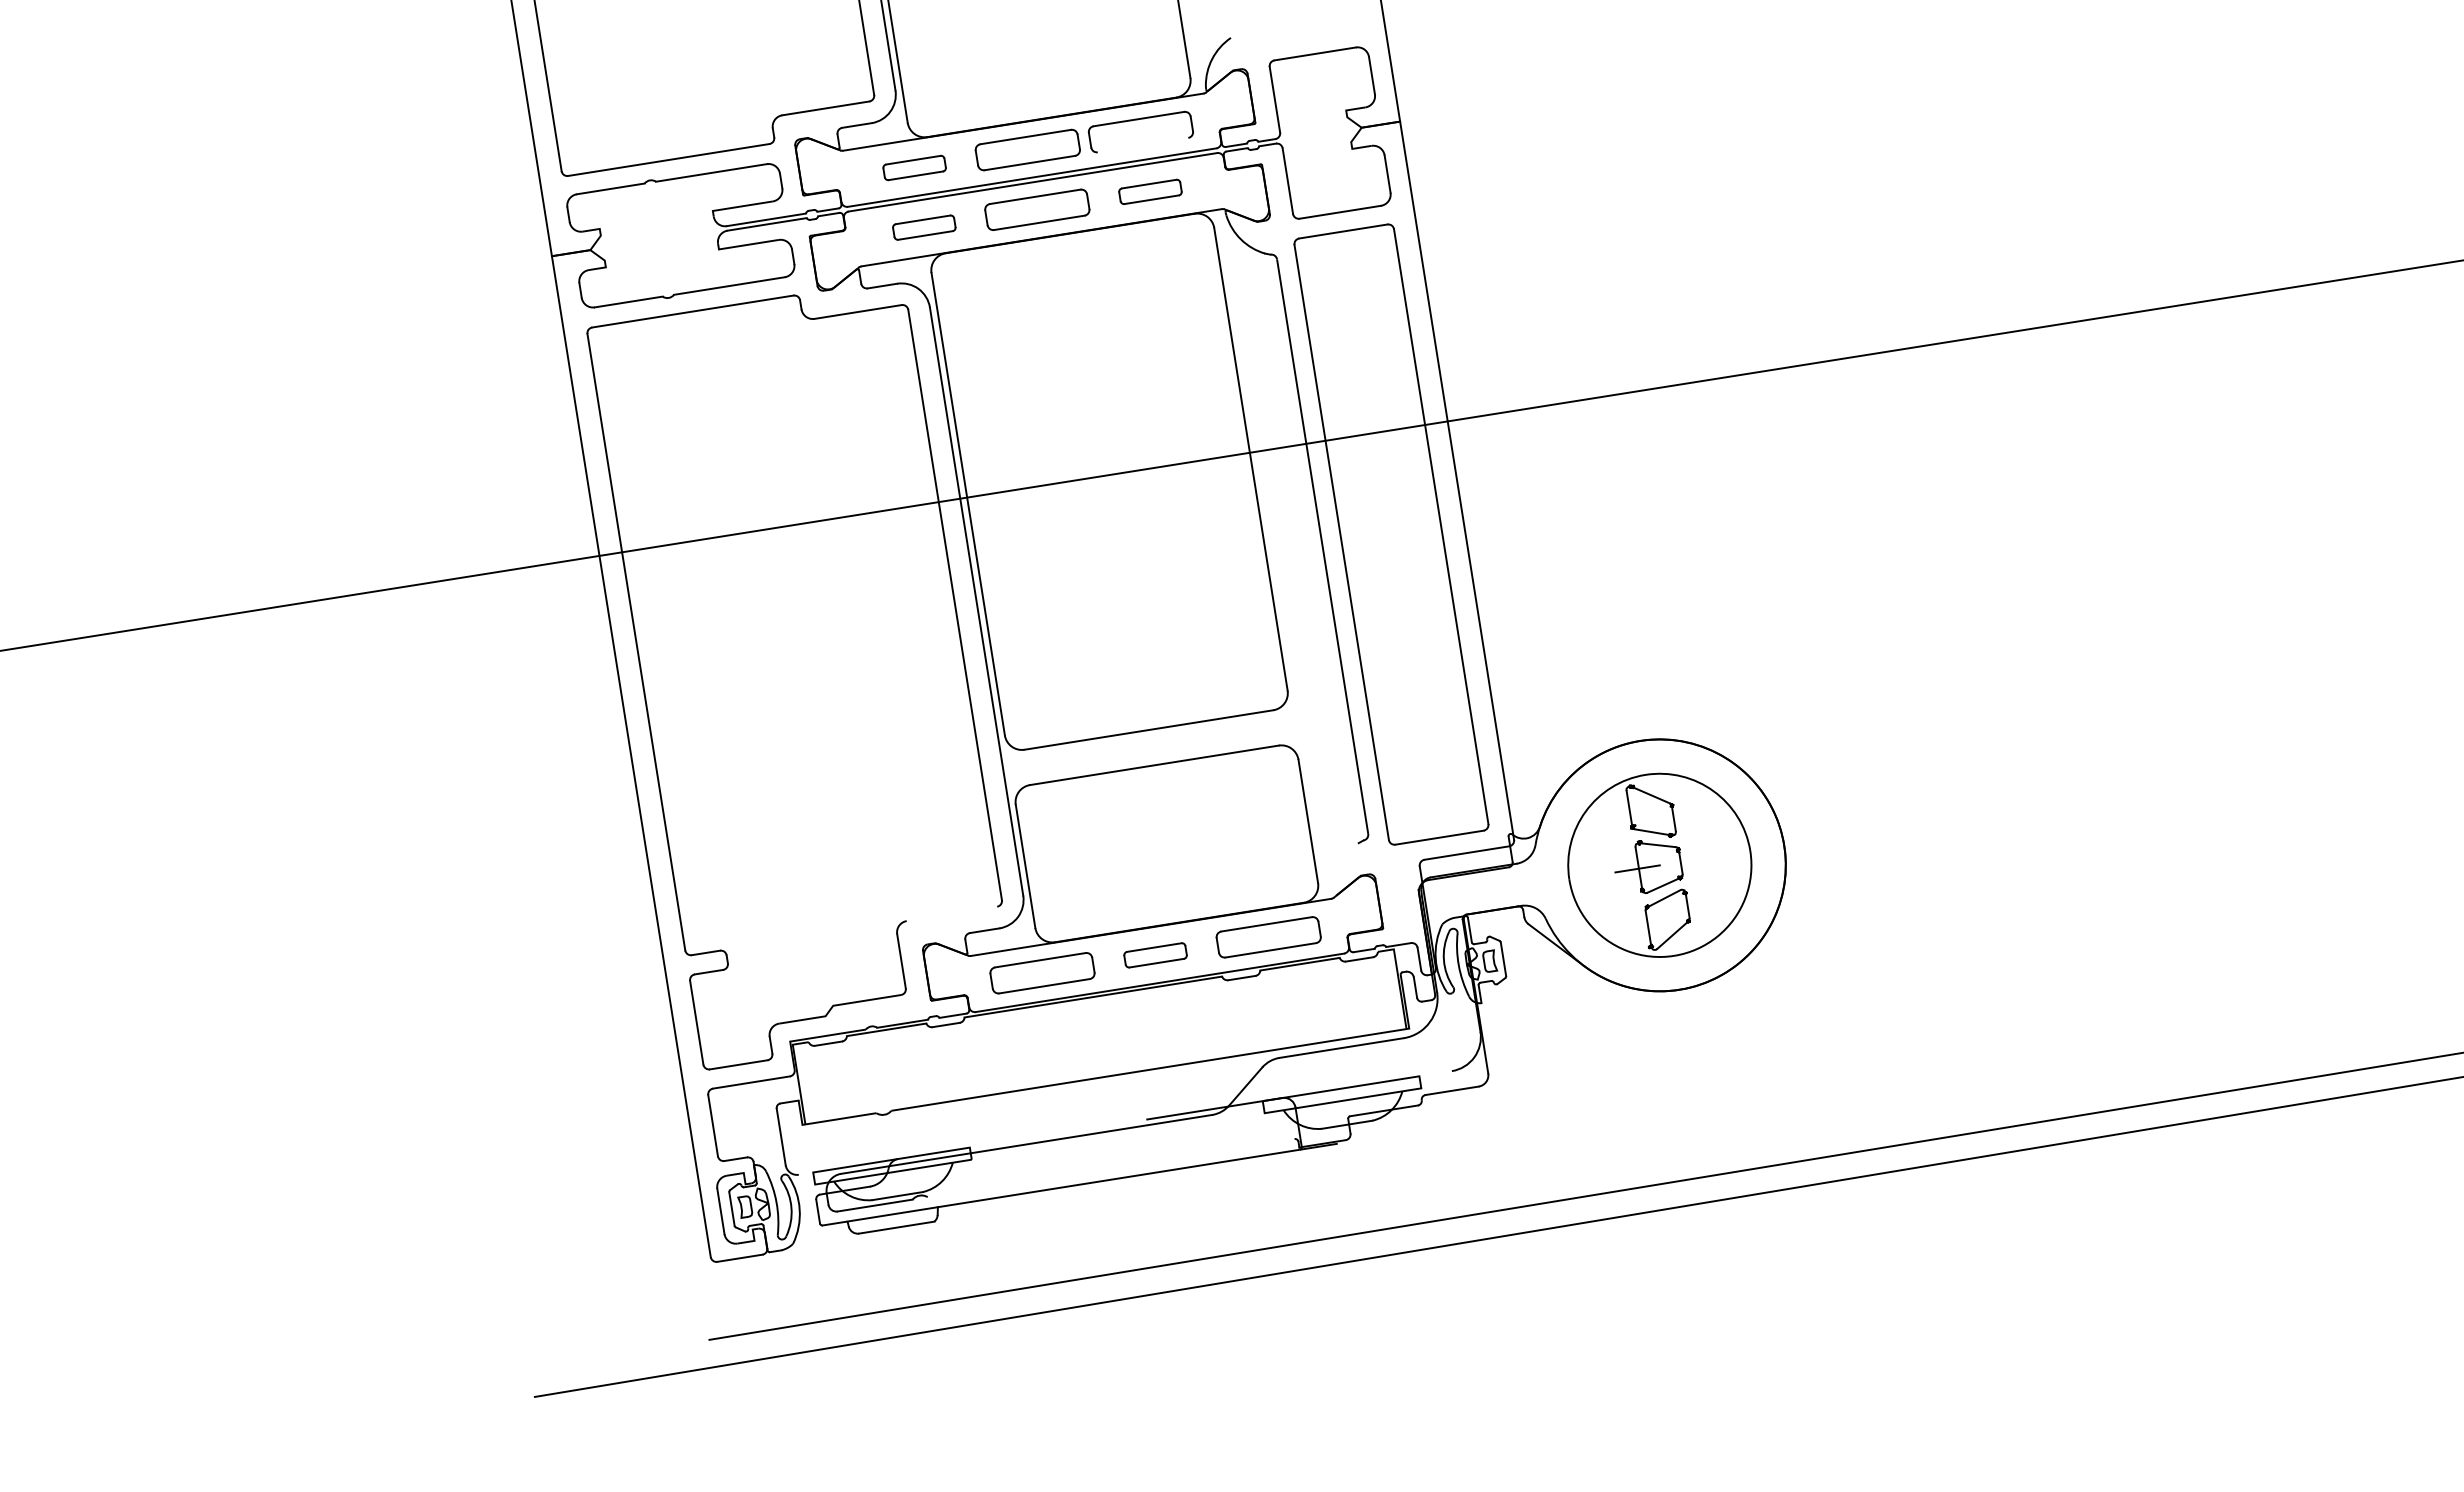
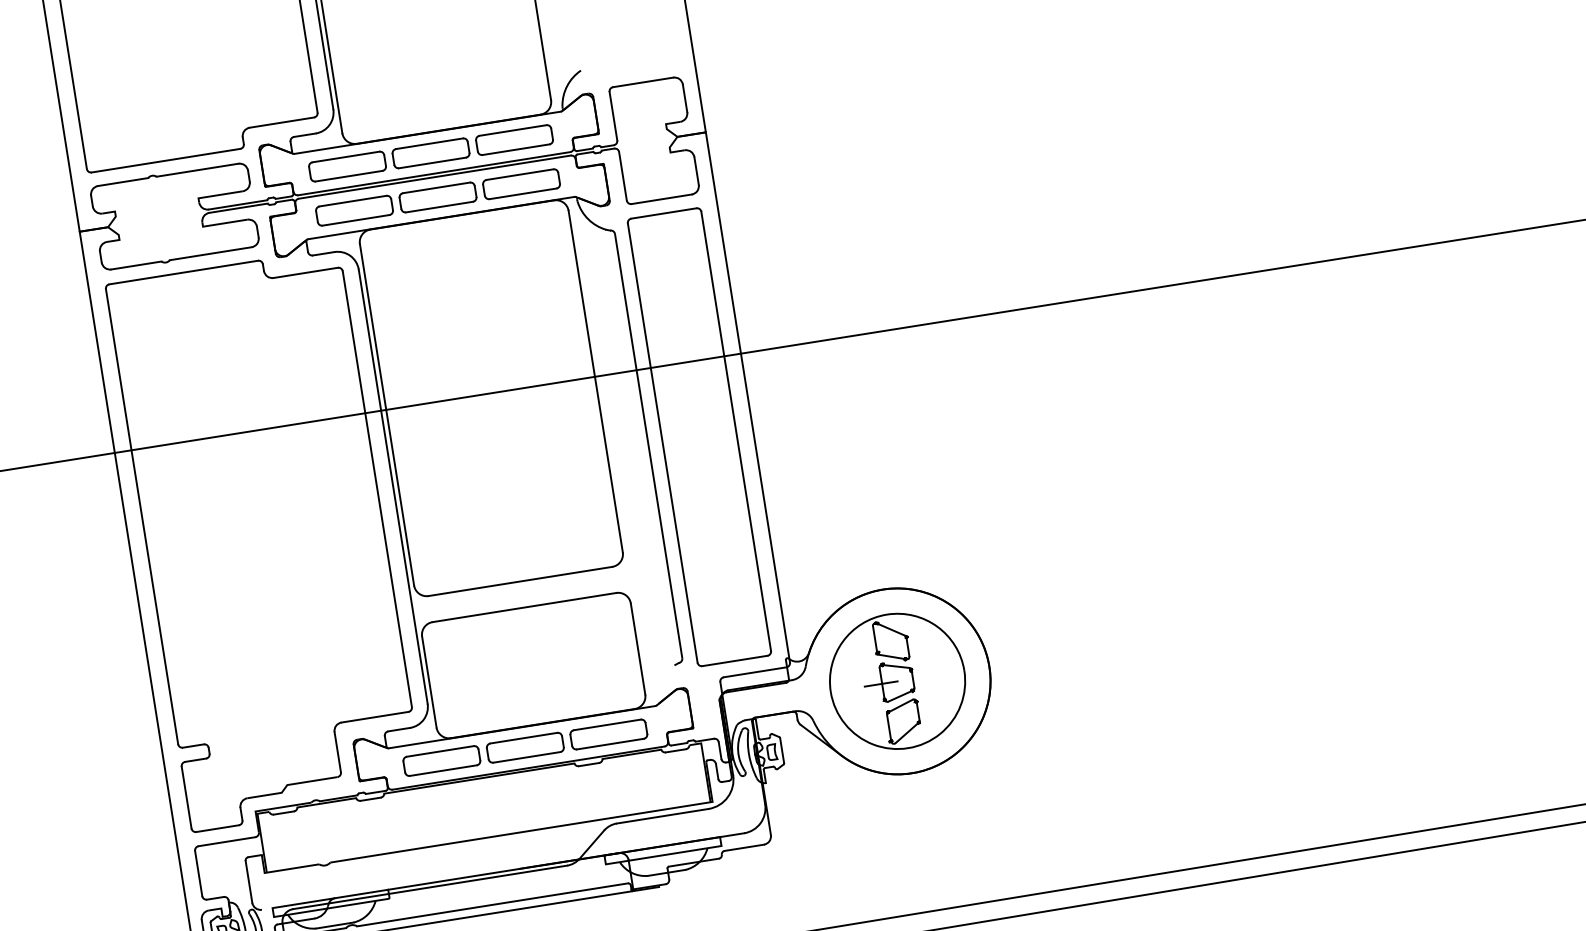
line: (1142, 144) -> (515, 149), added
part: (914, 167) -> (347, 166), size x1.67
part: (1150, 191) -> (521, 183), size x1.67
part: (924, 227) -> (354, 210), size x1.67
line: (951, 913) -> (374, 716), added
part: (1155, 955) -> (525, 747), size x1.67
line: (1210, 1109) -> (565, 861), added
line: (1110, 1168) -> (492, 905), added

